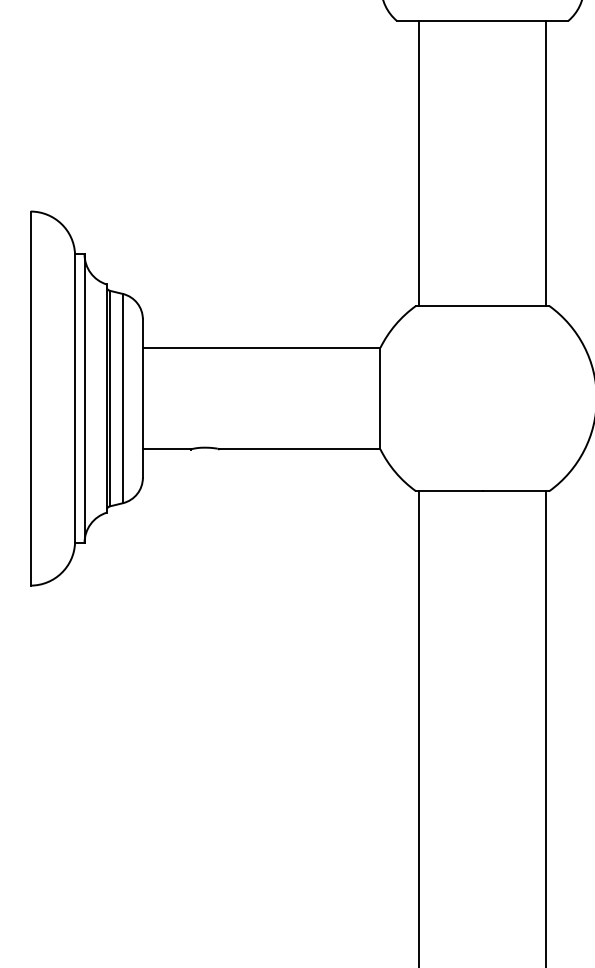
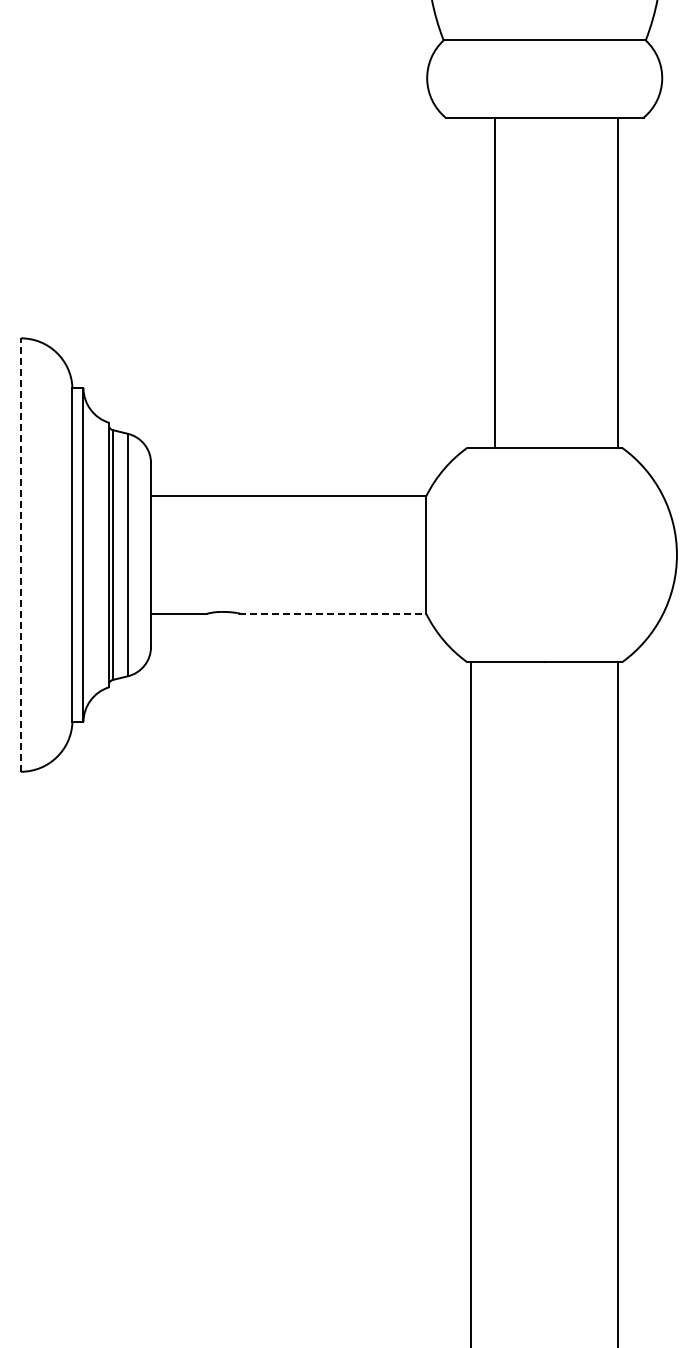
line: (419, 163) -> (495, 282), moved
line: (31, 398) -> (21, 555), solid -> dashed
line: (299, 449) -> (332, 613), solid -> dashed

